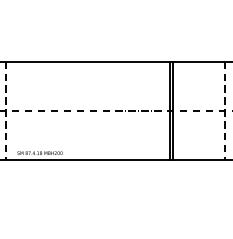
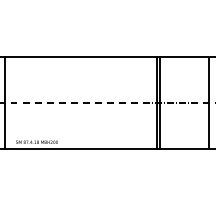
line: (5, 110) -> (5, 102), dashed -> solid
line: (225, 110) -> (209, 102), dashed -> solid

